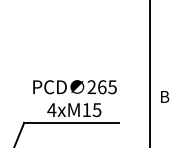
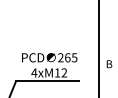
text: (97, 109) -> (64, 72), 4xM15 -> 4xM12

